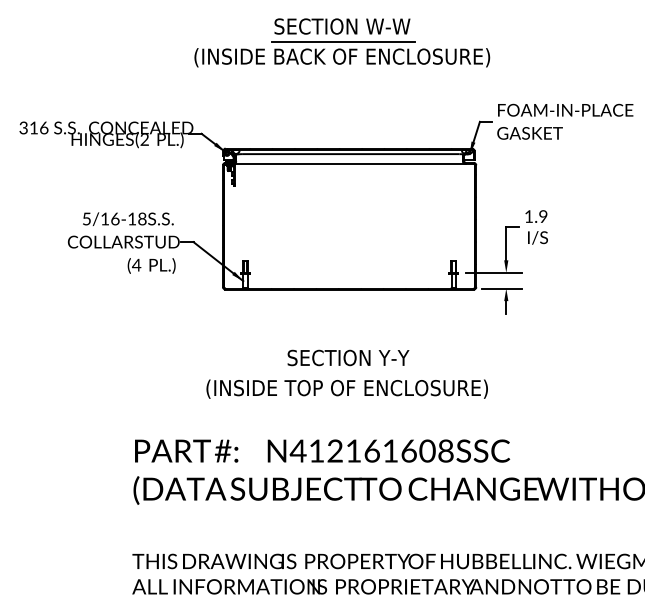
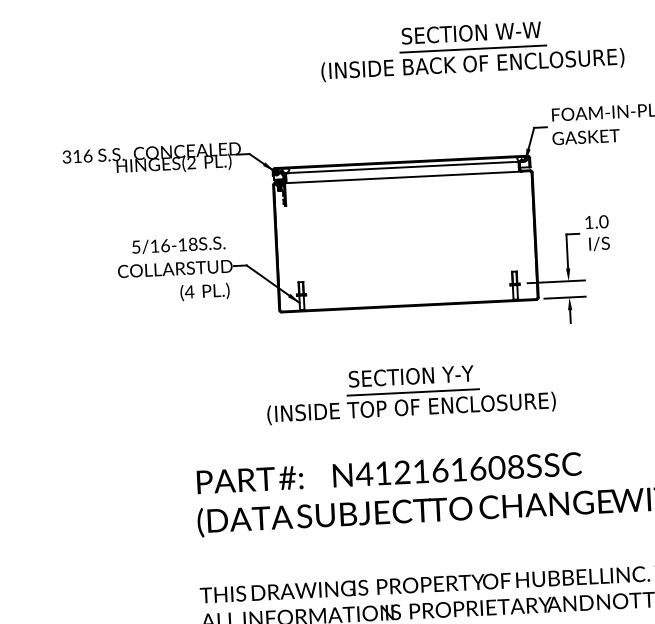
part: (342, 42) -> (472, 49), moved
text: (542, 216) -> (603, 221), 1.9 -> 1.0
line: (349, 373) -> (413, 392), added

